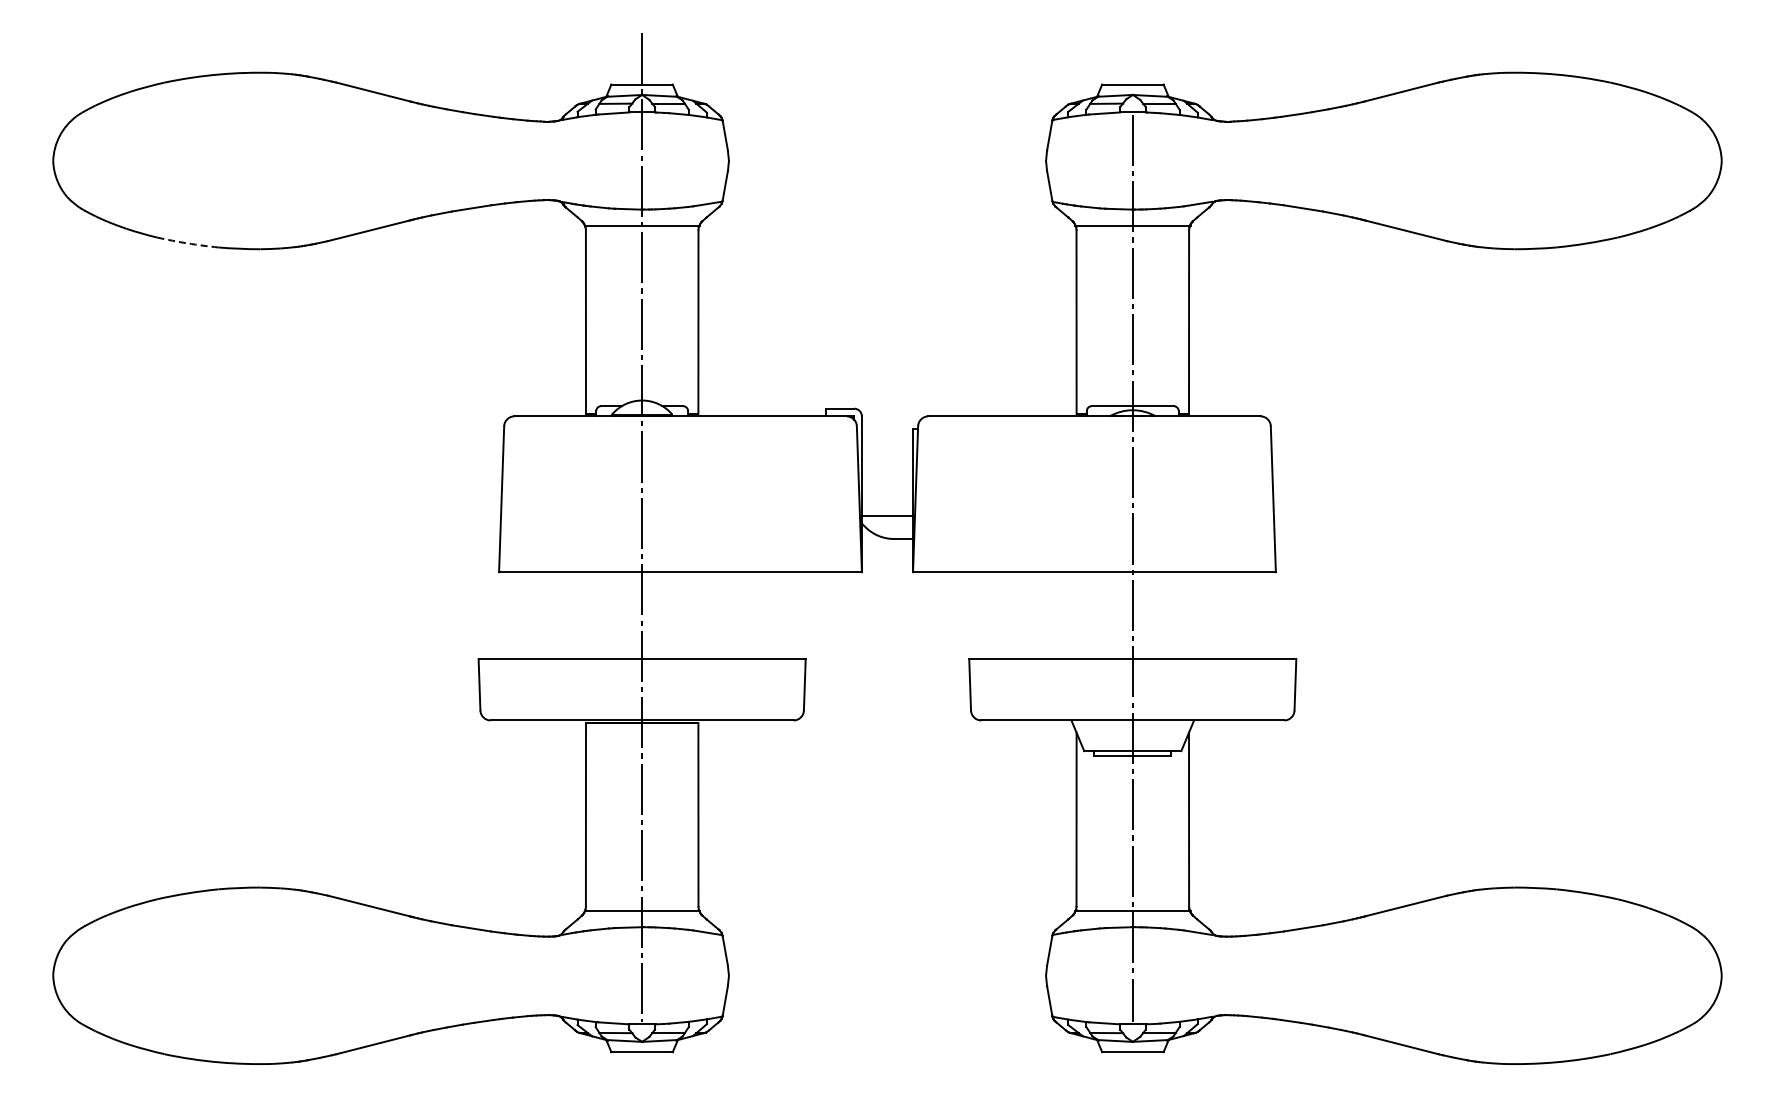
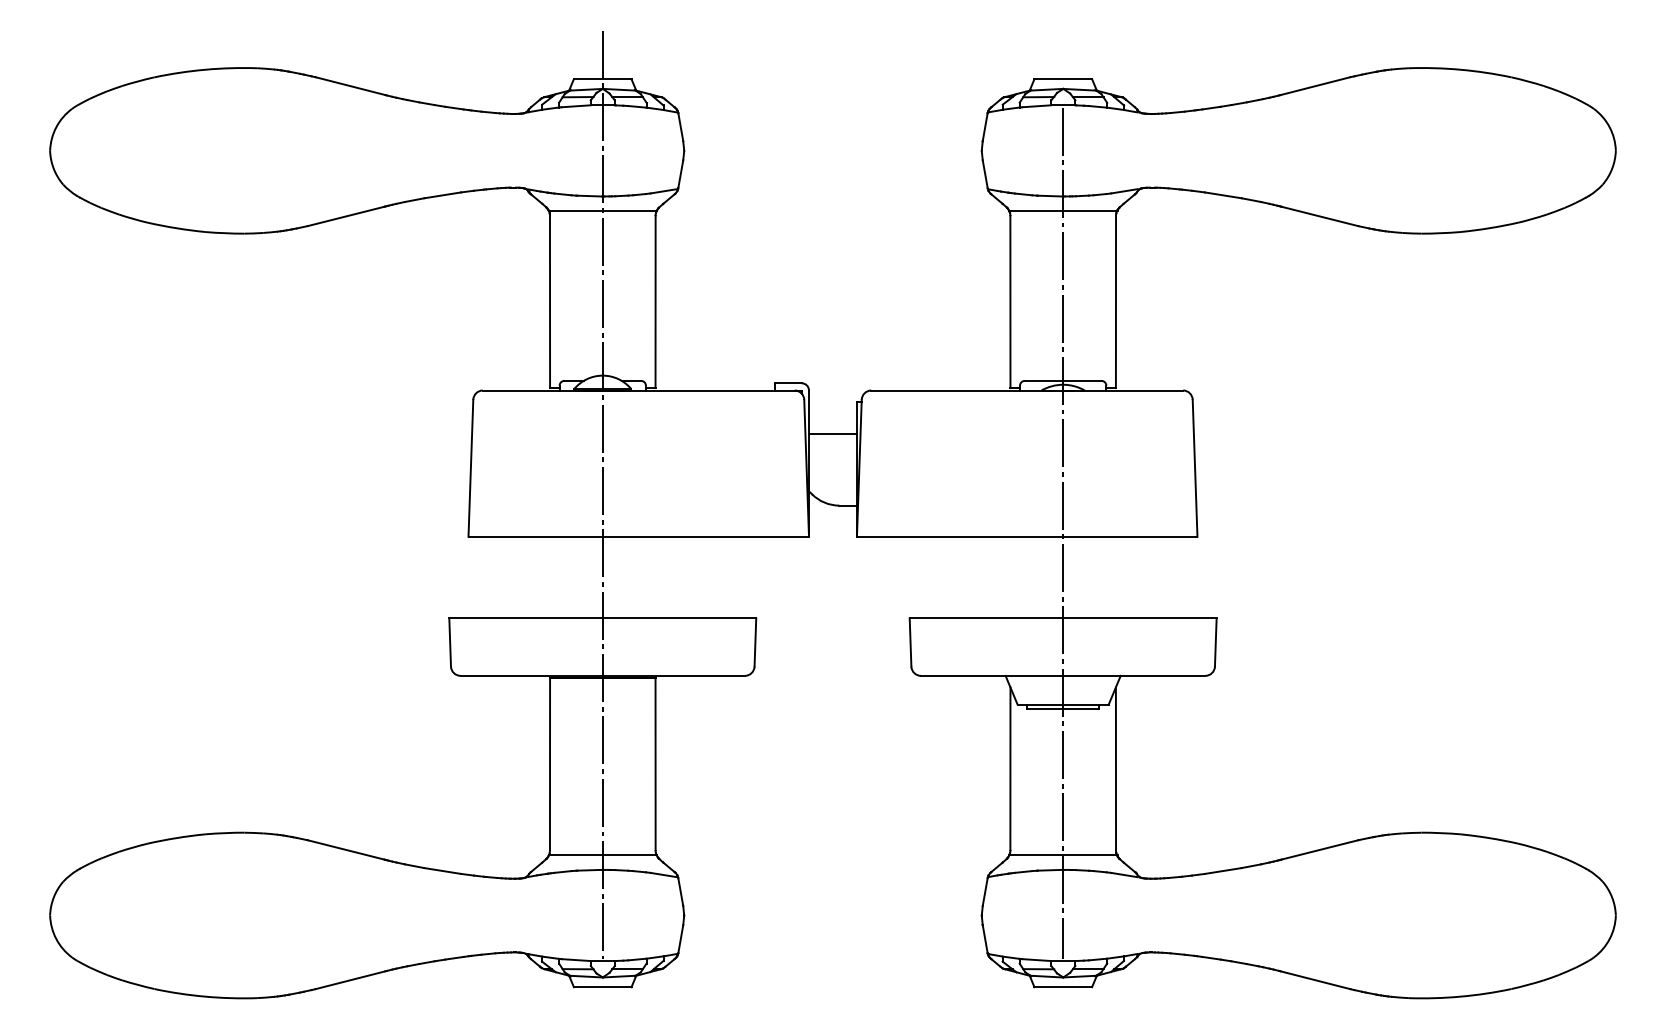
arc: (187, 243) -> (176, 228), dashed -> solid
line: (887, 516) -> (833, 433), moved

